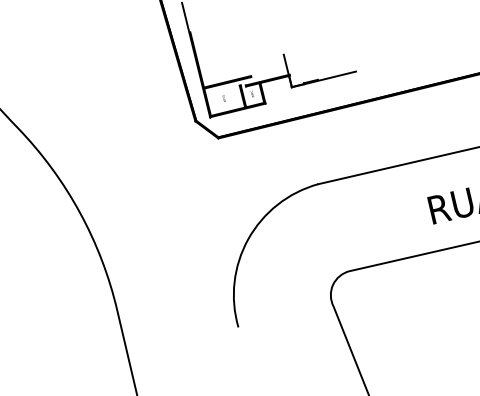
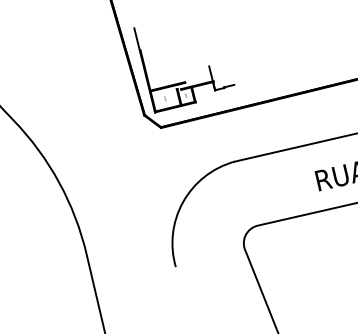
line: (323, 79) -> (238, 84), removed

